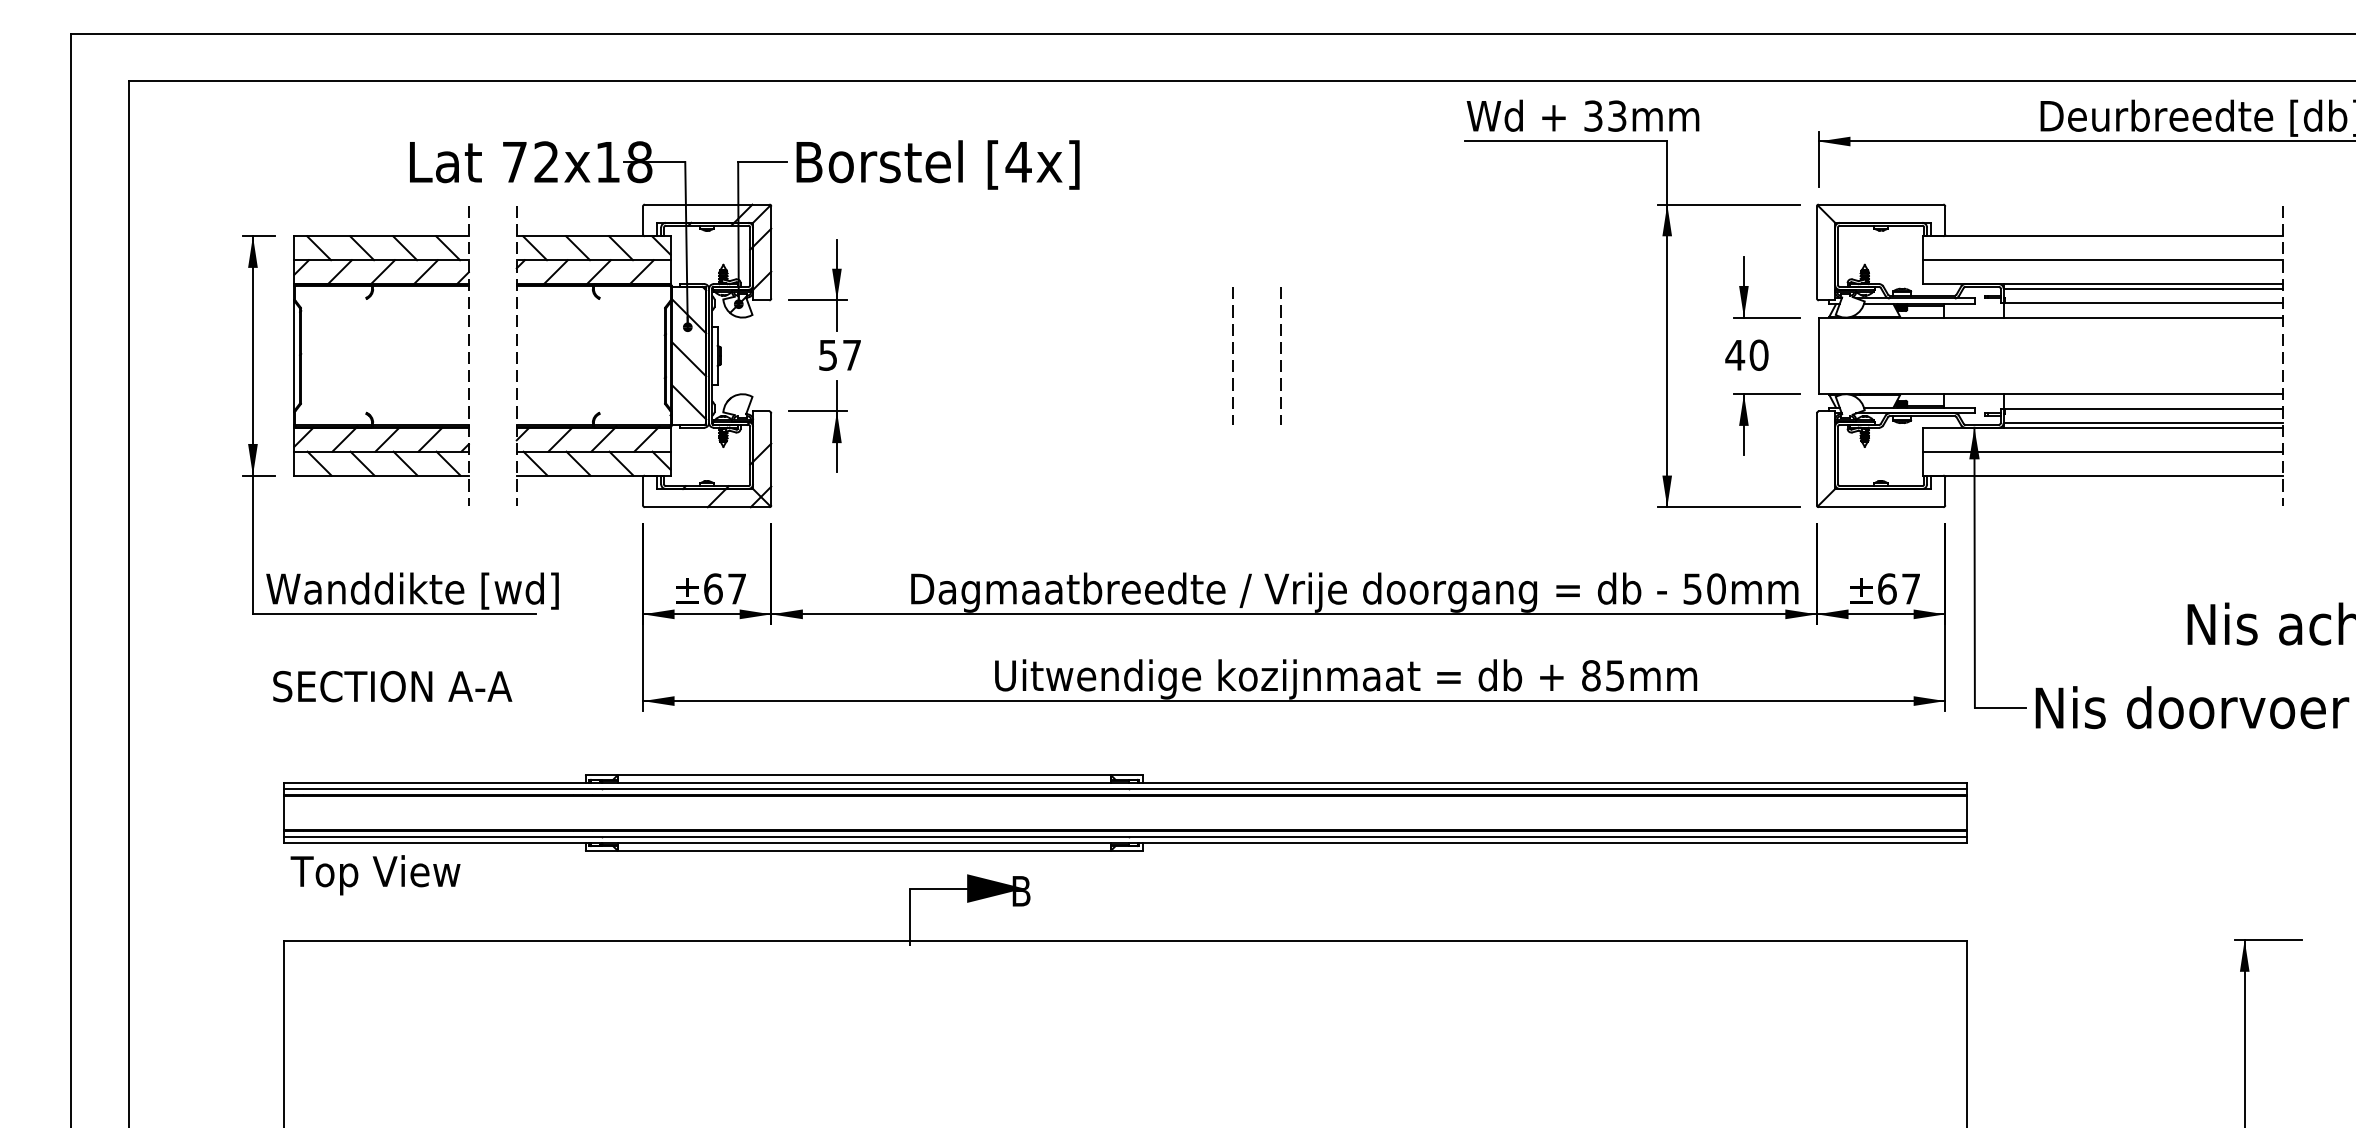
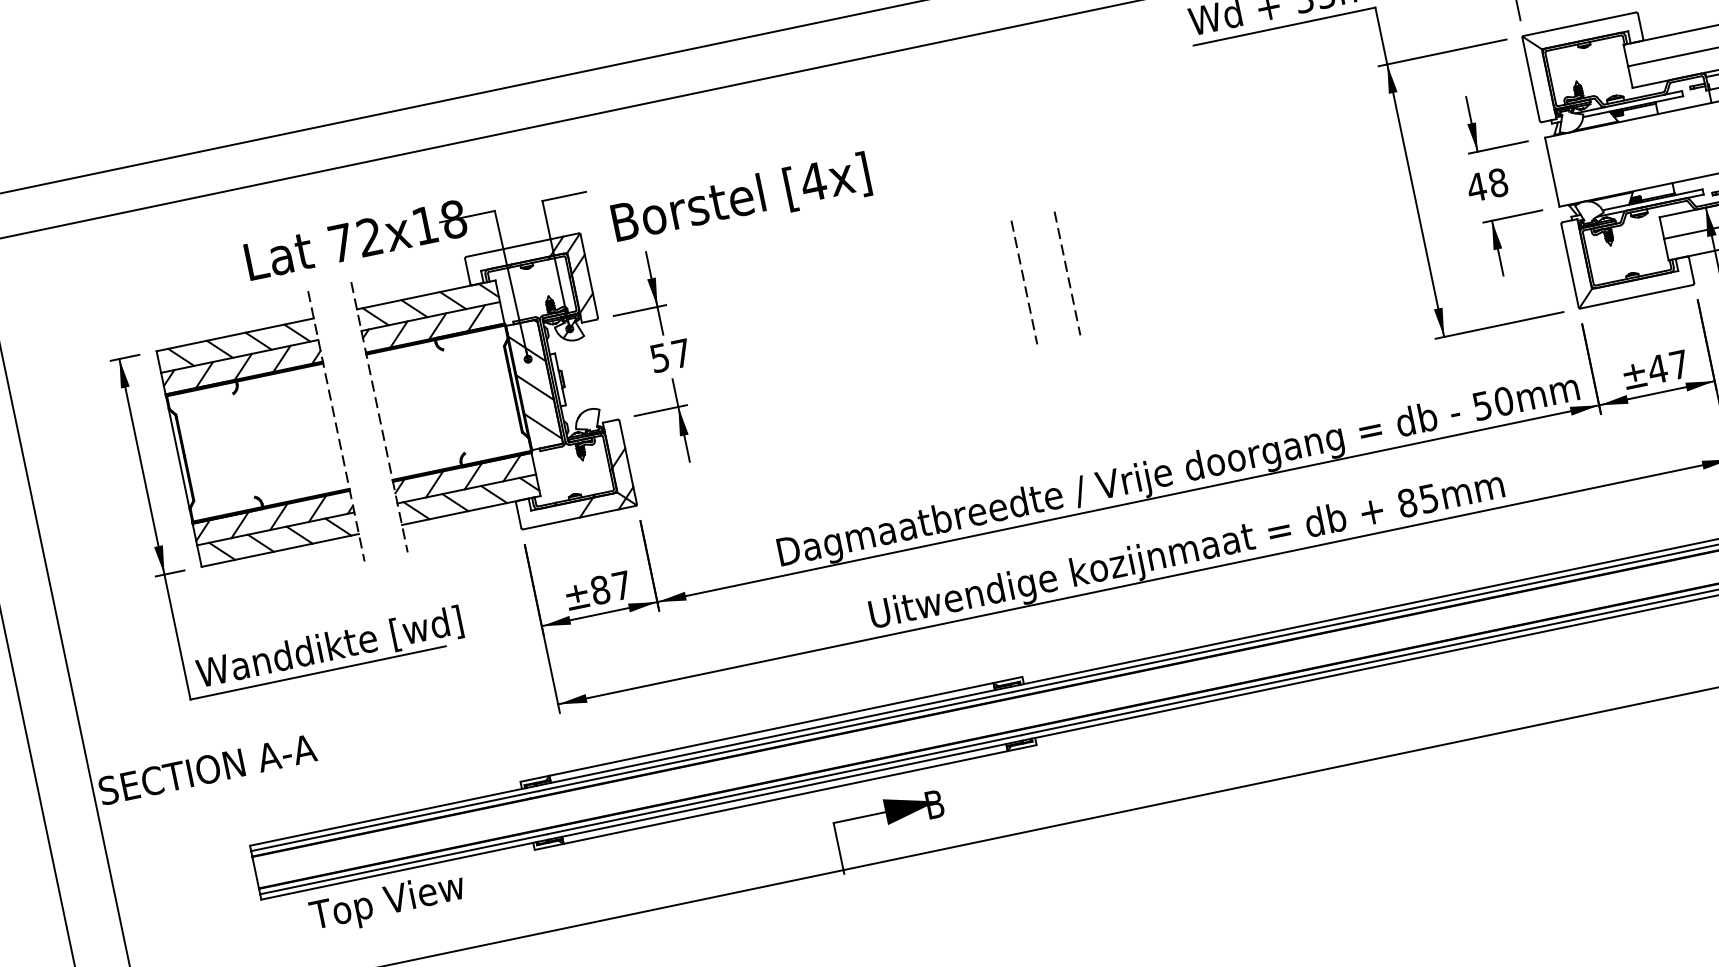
text: (937, 164) -> (740, 199), moved
text: (1758, 354) -> (1497, 182), 40 -> 48
text: (713, 588) -> (600, 589), 67 -> 87
text: (1887, 588) -> (1657, 368), 67 -> 47
text: (392, 686) -> (207, 769), moved
text: (375, 875) -> (387, 903), moved

